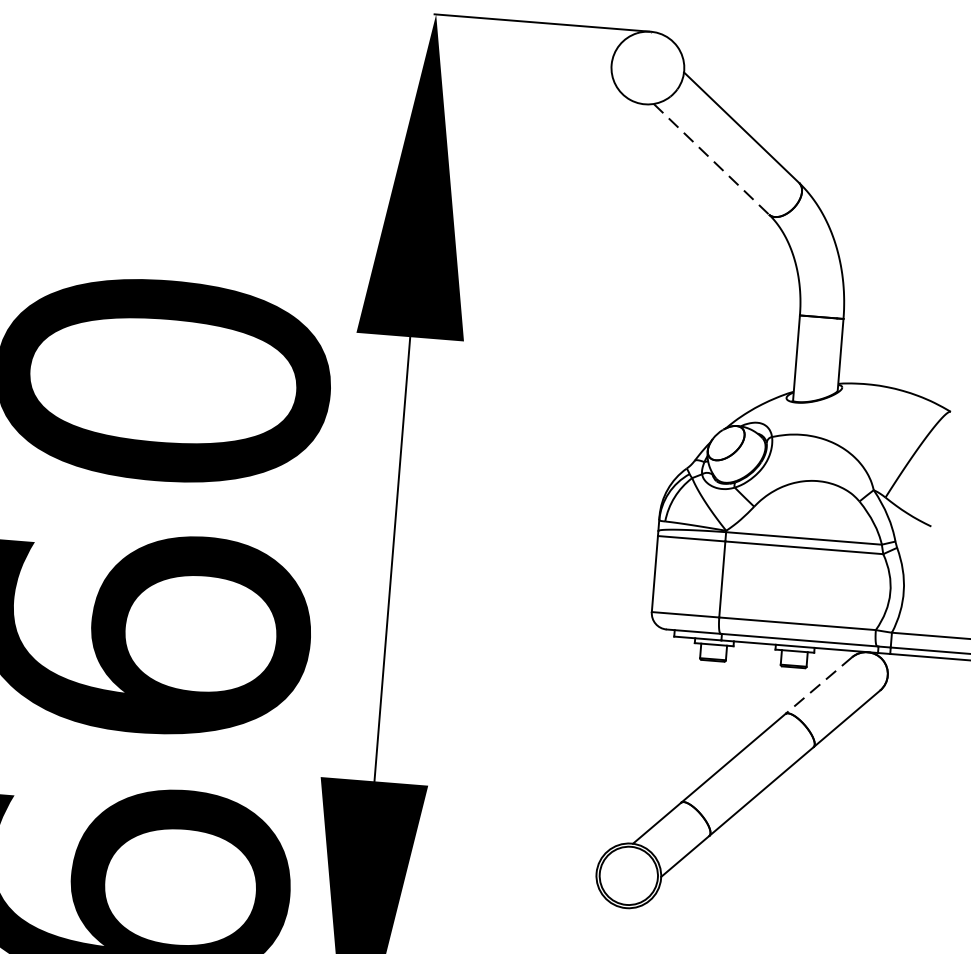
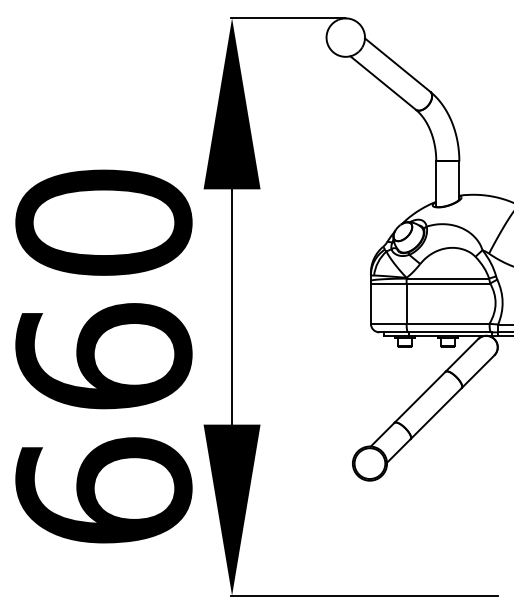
line: (712, 160) -> (383, 83), dashed -> solid
line: (818, 685) -> (461, 355), dashed -> solid

